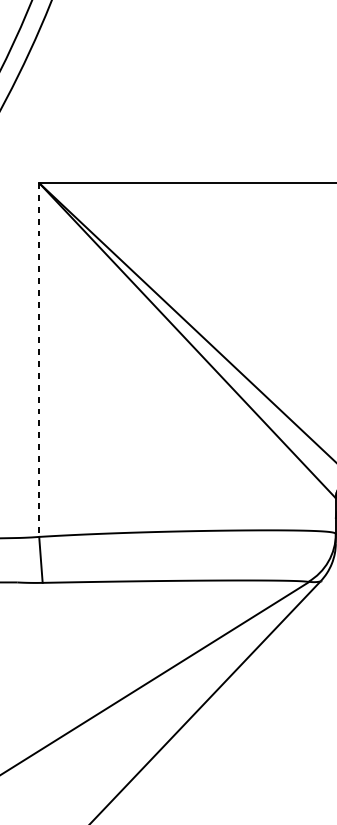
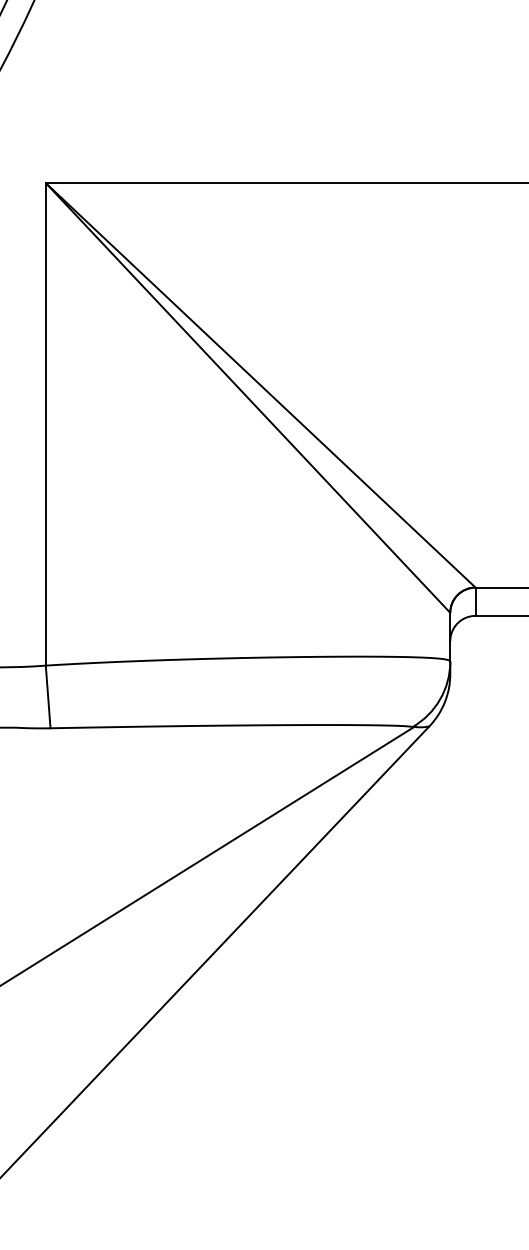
line: (38, 360) -> (45, 424), dashed -> solid

